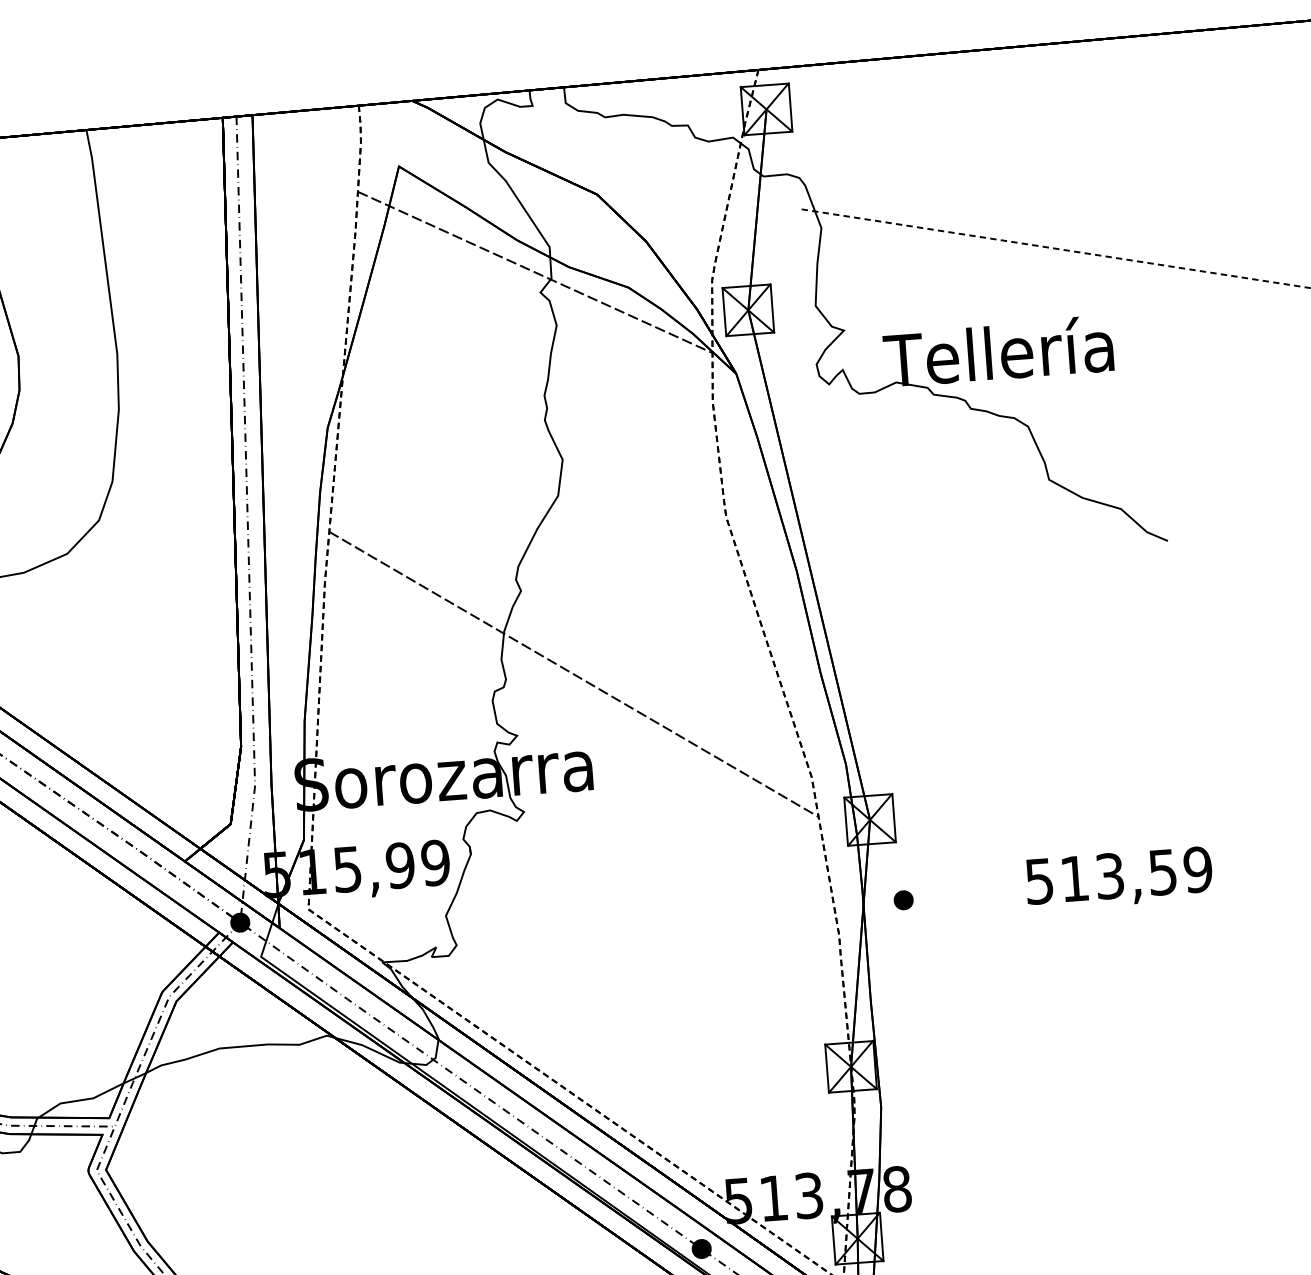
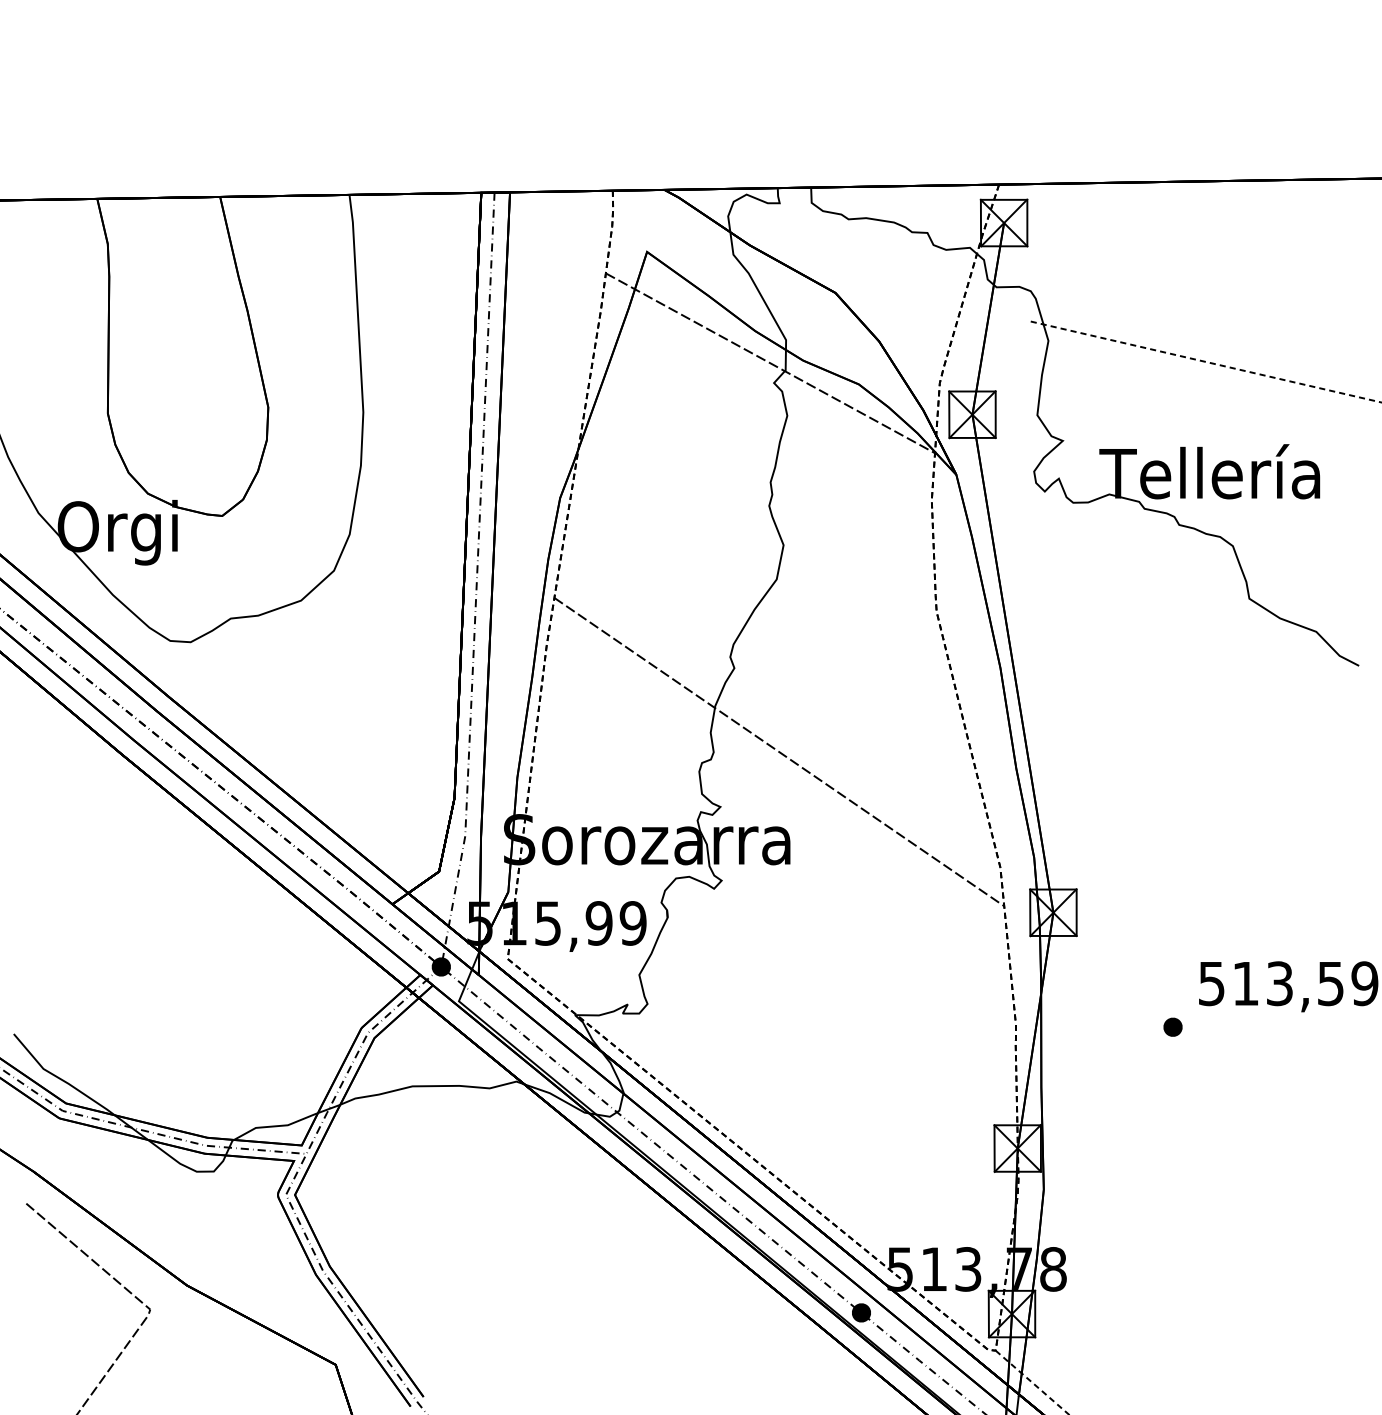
part: (903, 899) -> (1172, 1026), moved

